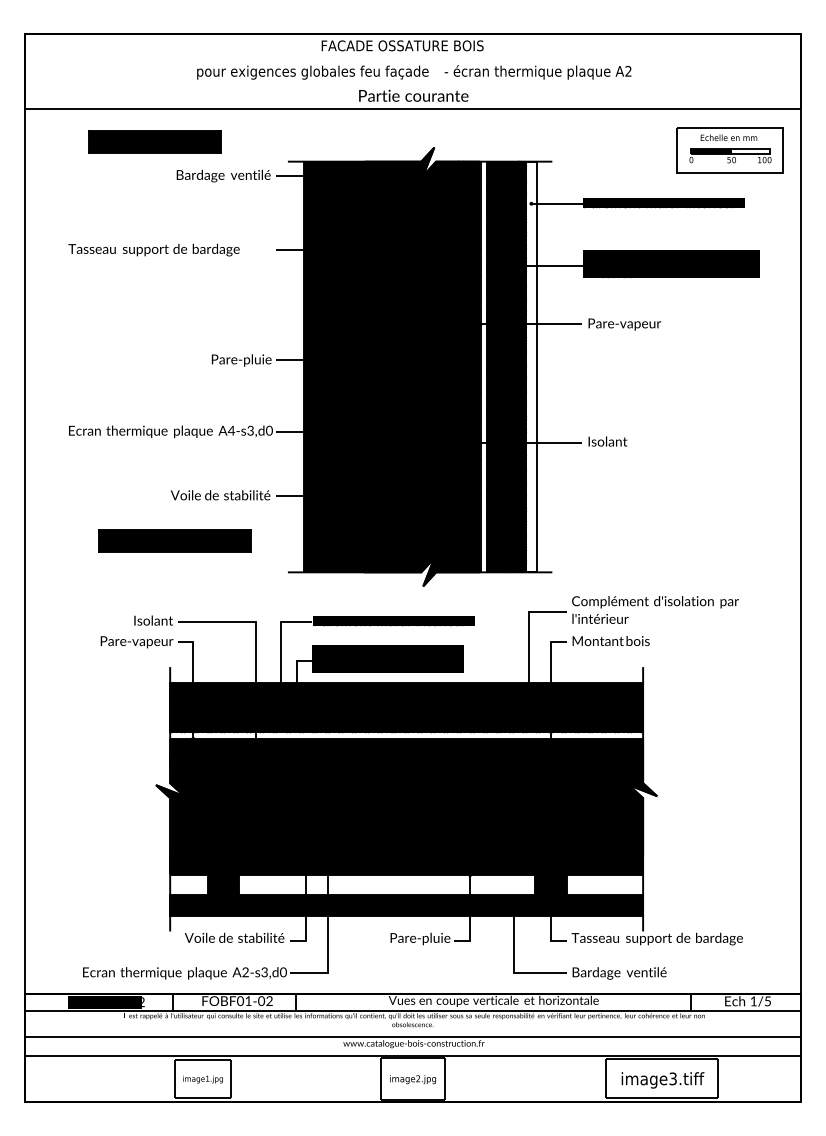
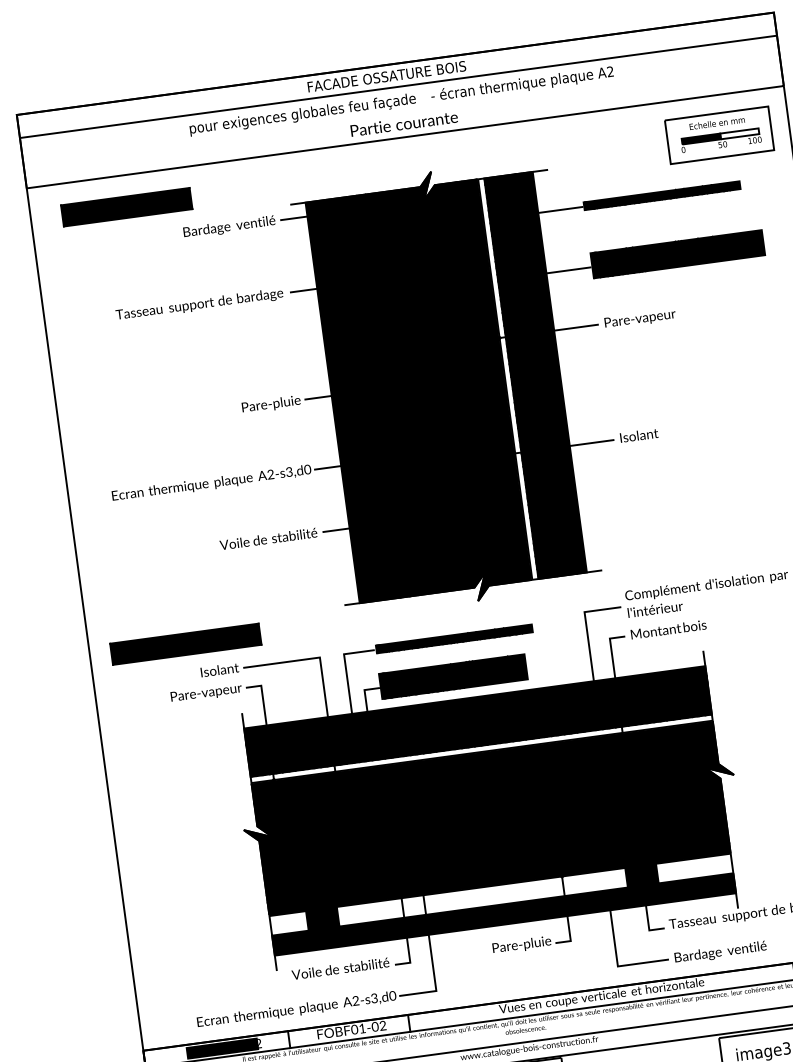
line: (412, 57) -> (397, 86), added
part: (154, 141) -> (126, 206), moved
text: (153, 249) -> (199, 304), moved
fill: (531, 366) -> (554, 372), added
text: (231, 430) -> (270, 474), A4-s3,d0 -> A2-s3,d0
part: (174, 540) -> (185, 643), moved

